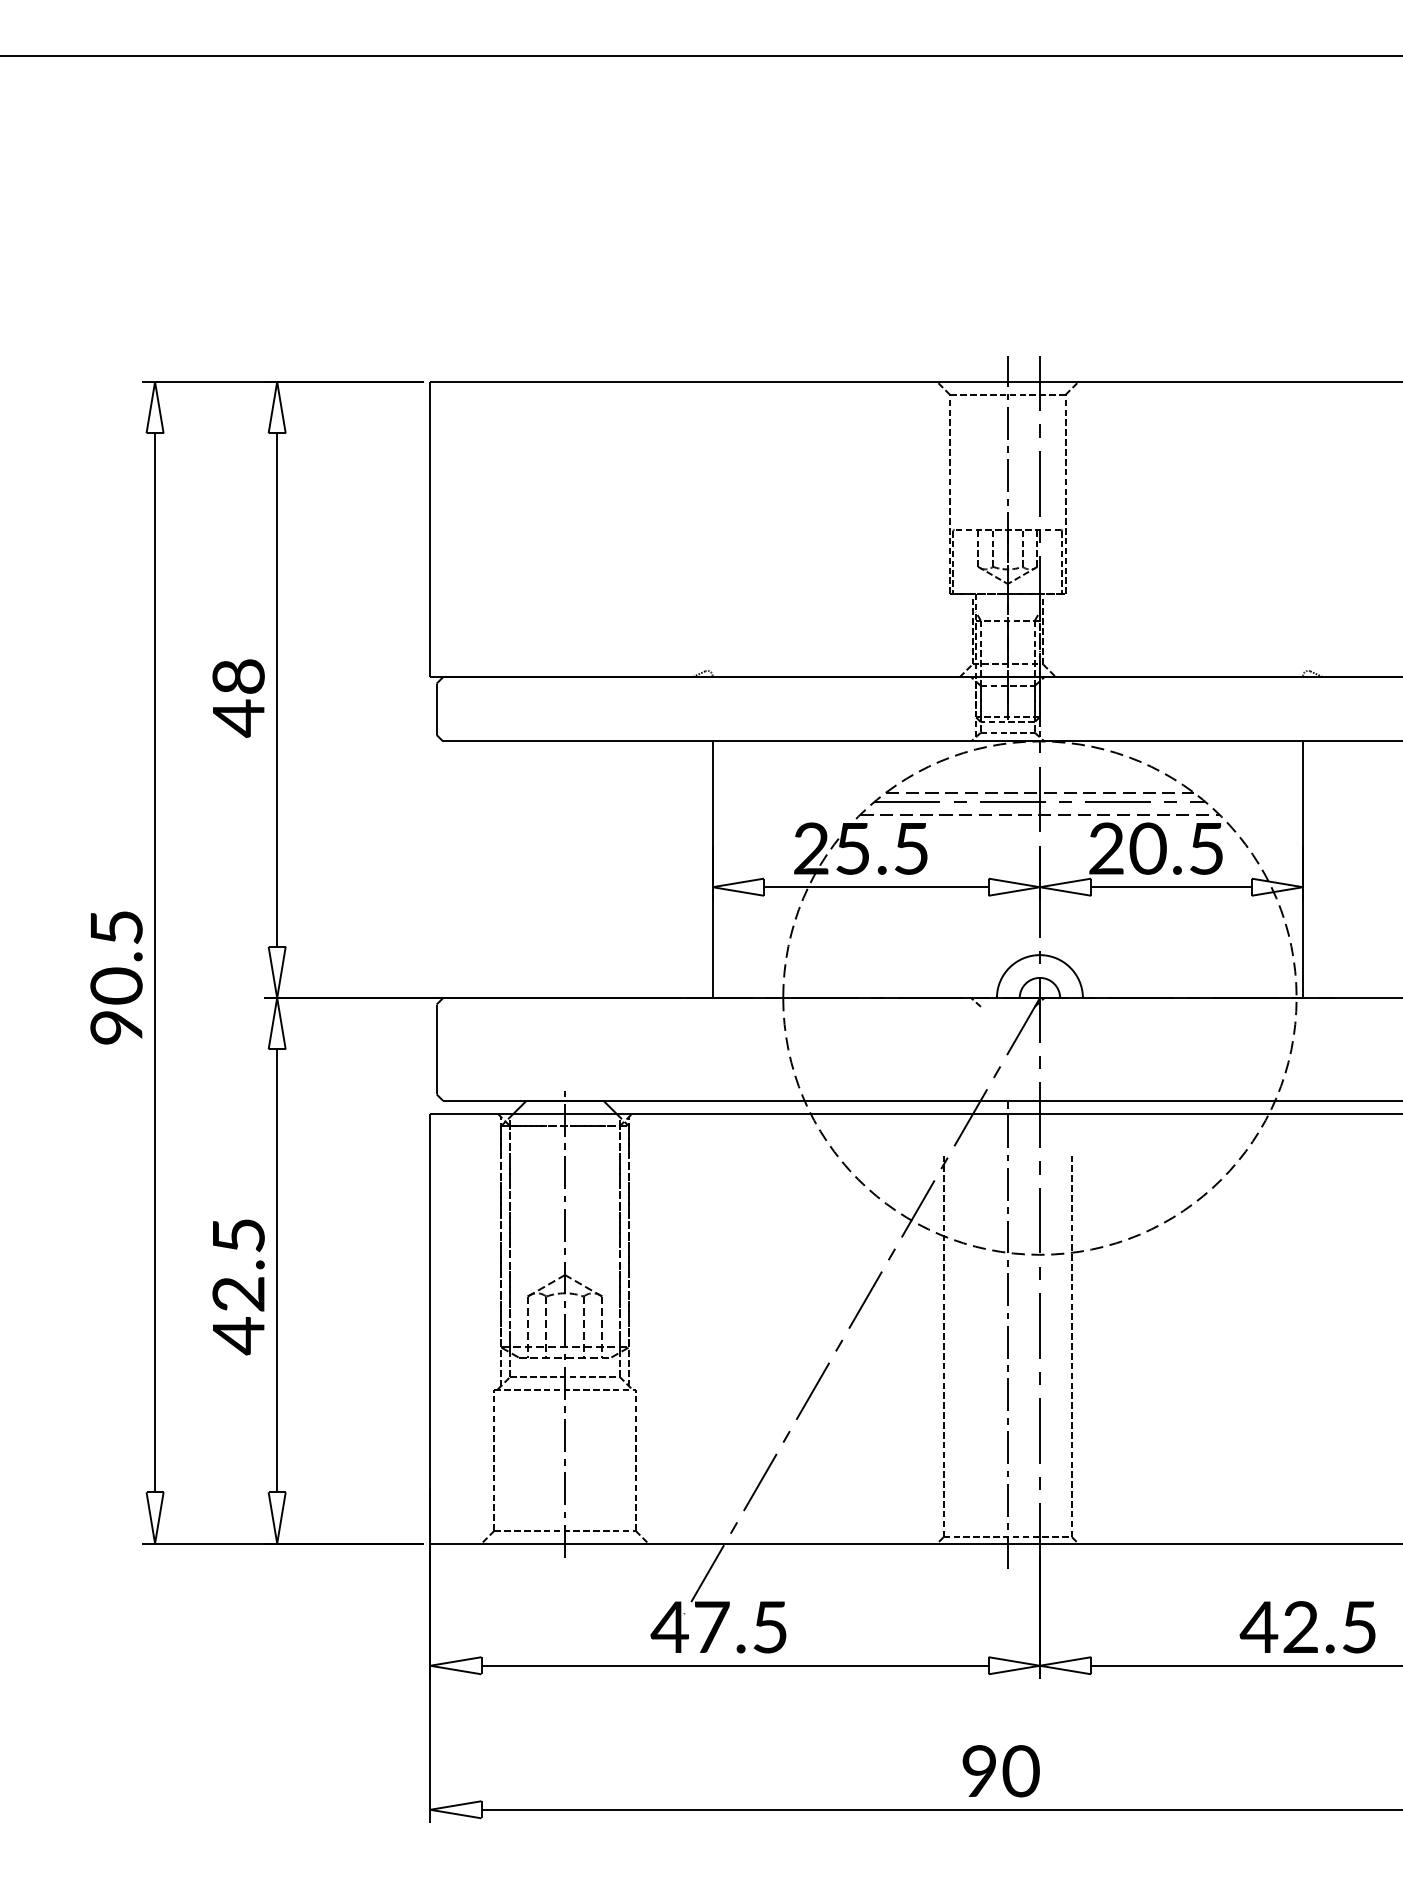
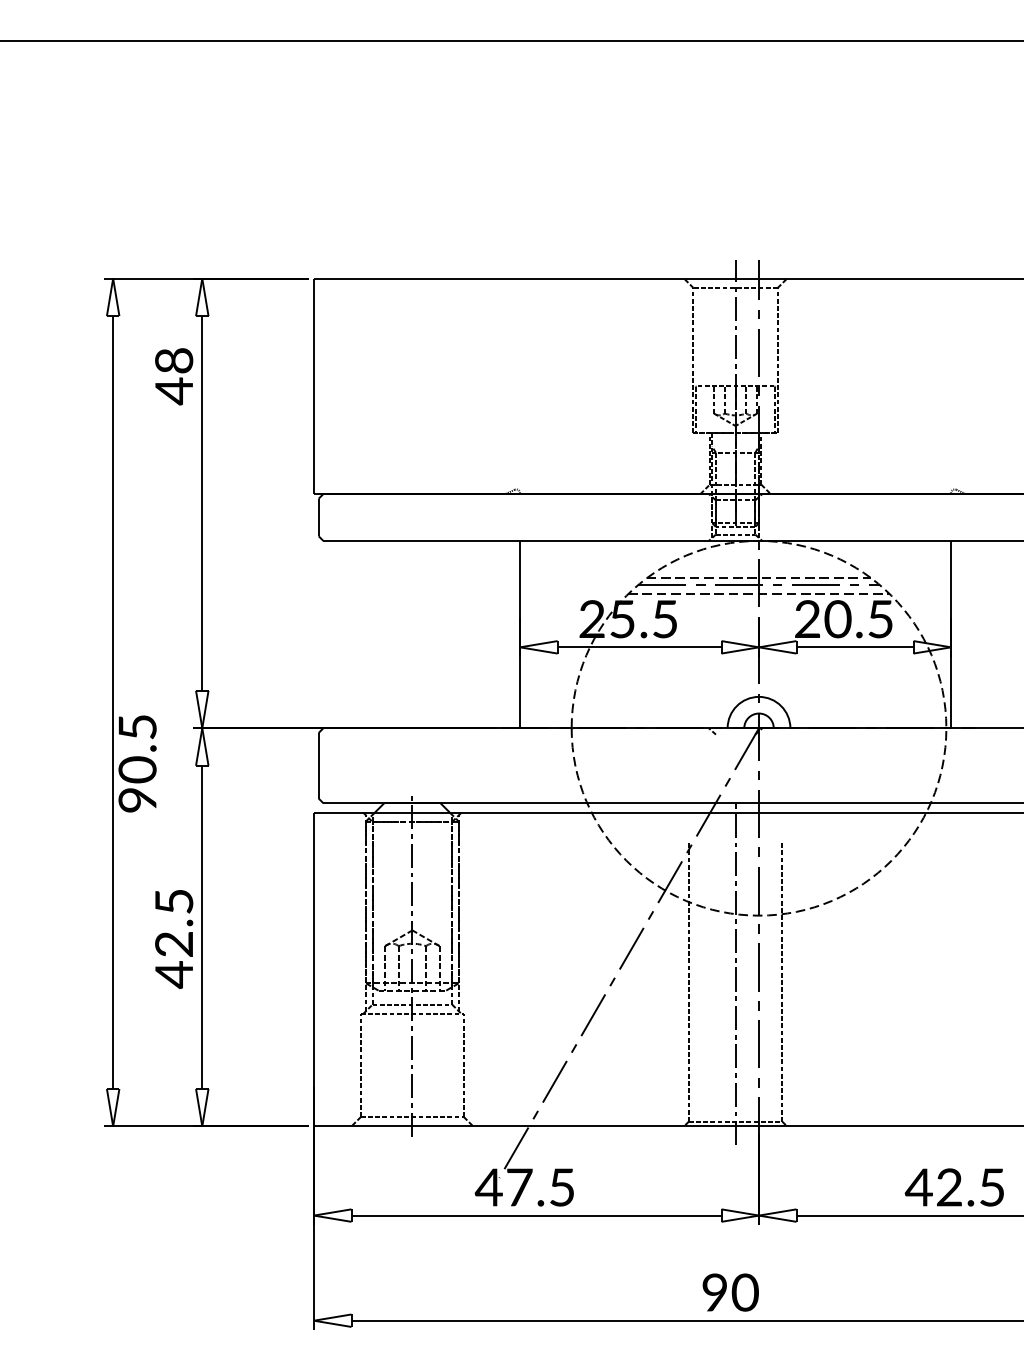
text: (238, 698) -> (174, 376), moved
text: (116, 977) -> (137, 763), moved

